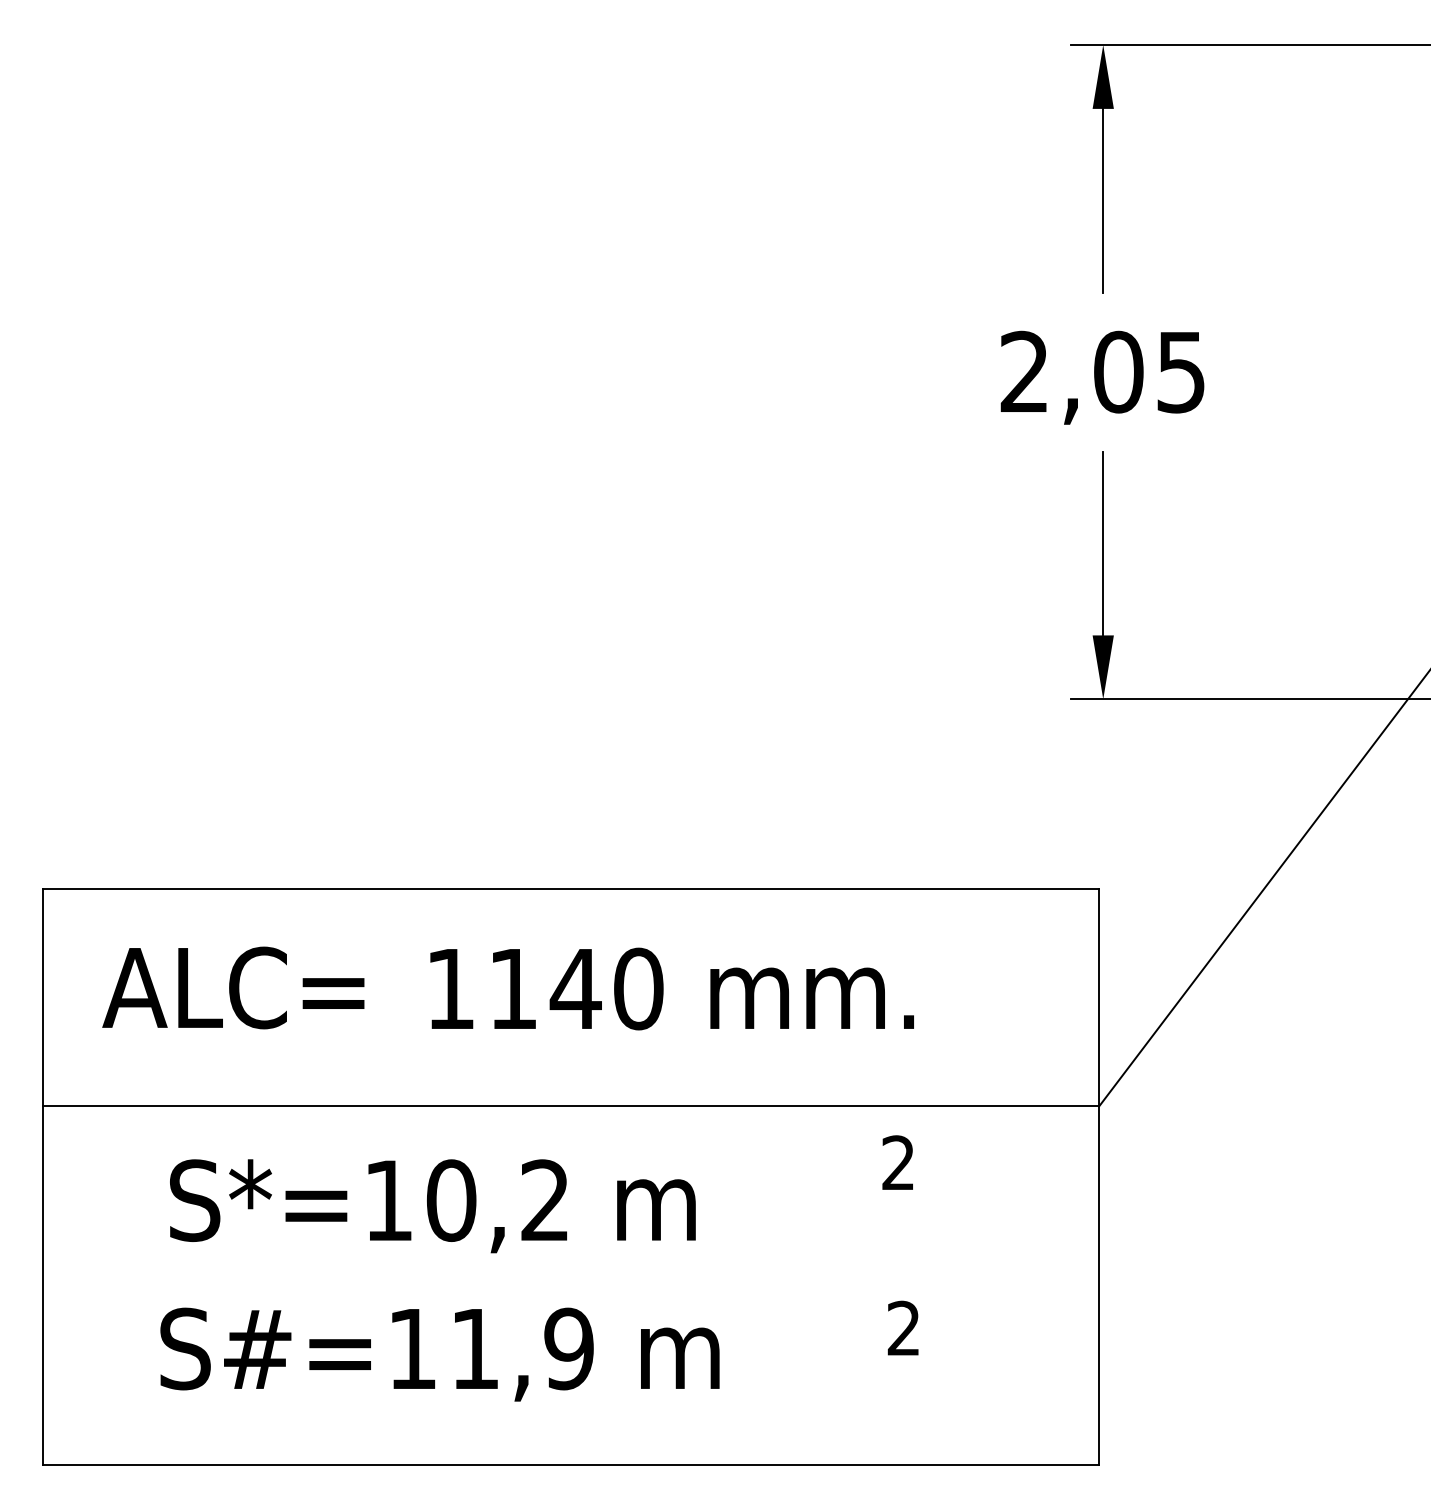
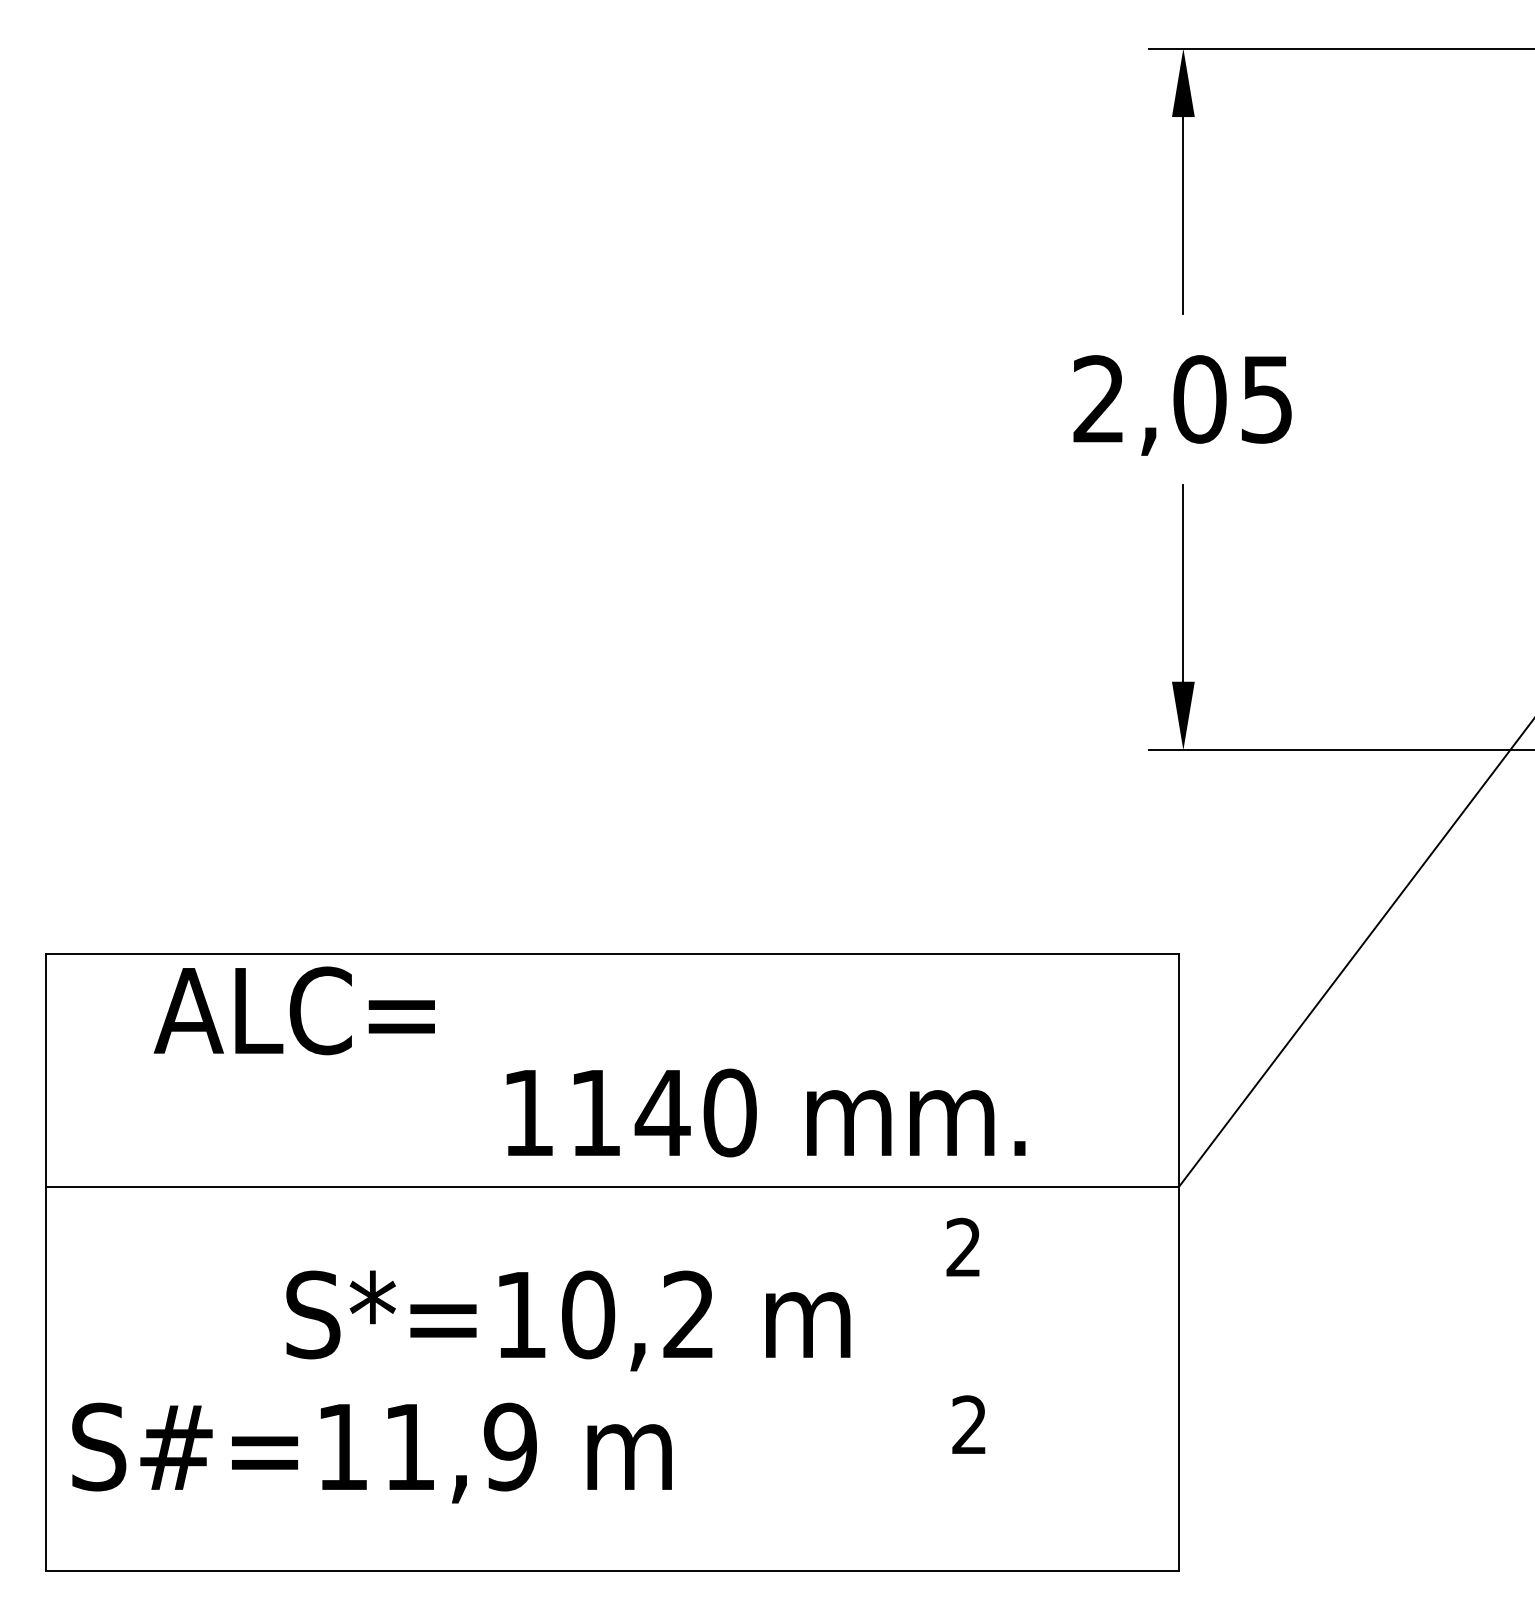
text: (232, 987) -> (293, 1010), moved
text: (671, 988) -> (765, 1112), moved
text: (432, 1205) -> (568, 1320), moved
text: (439, 1354) -> (371, 1452), moved

